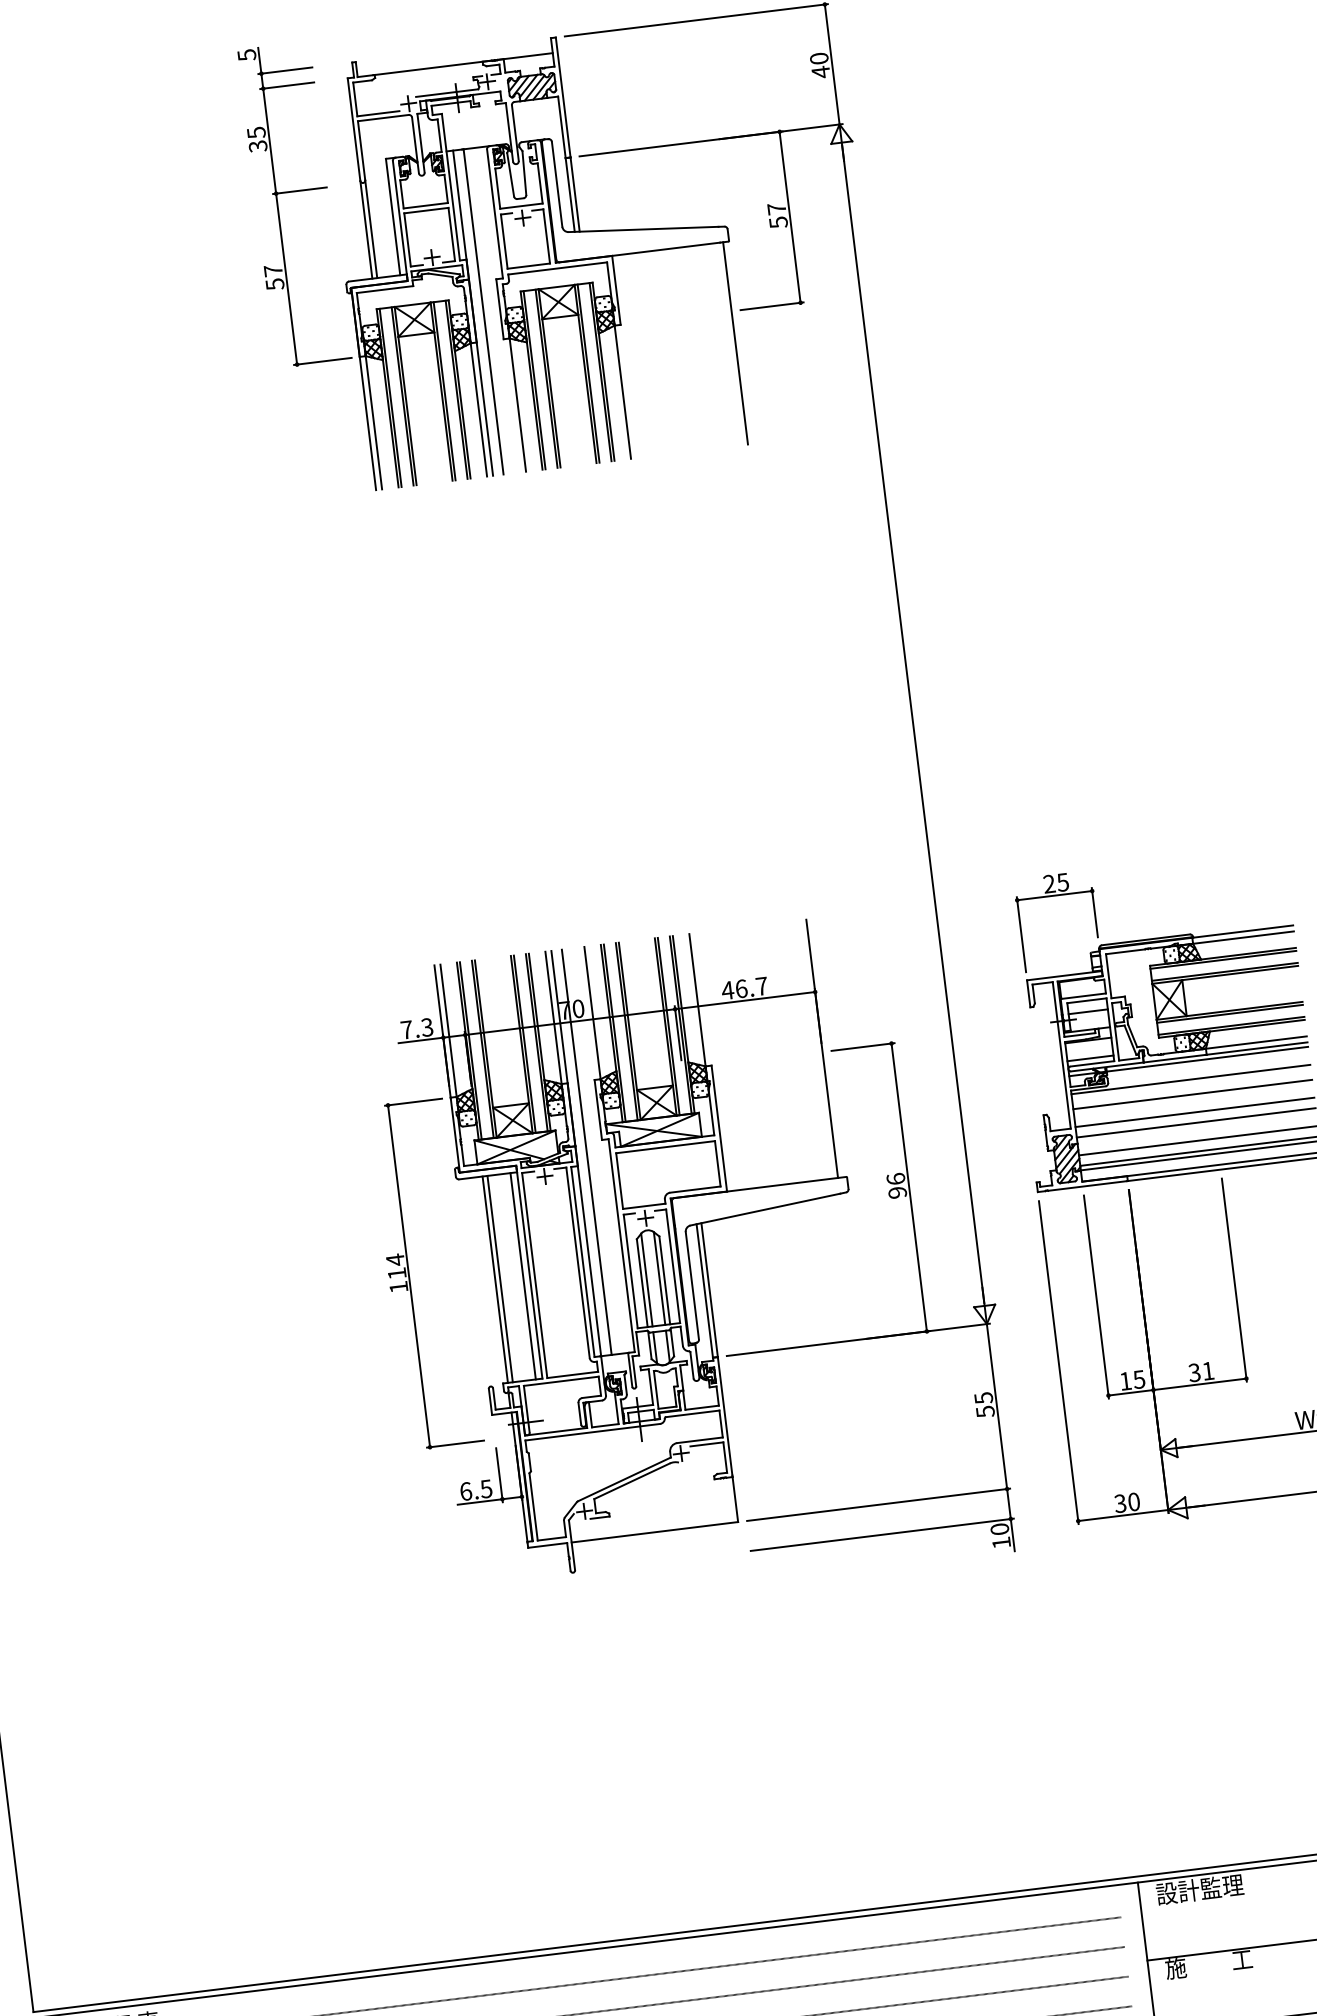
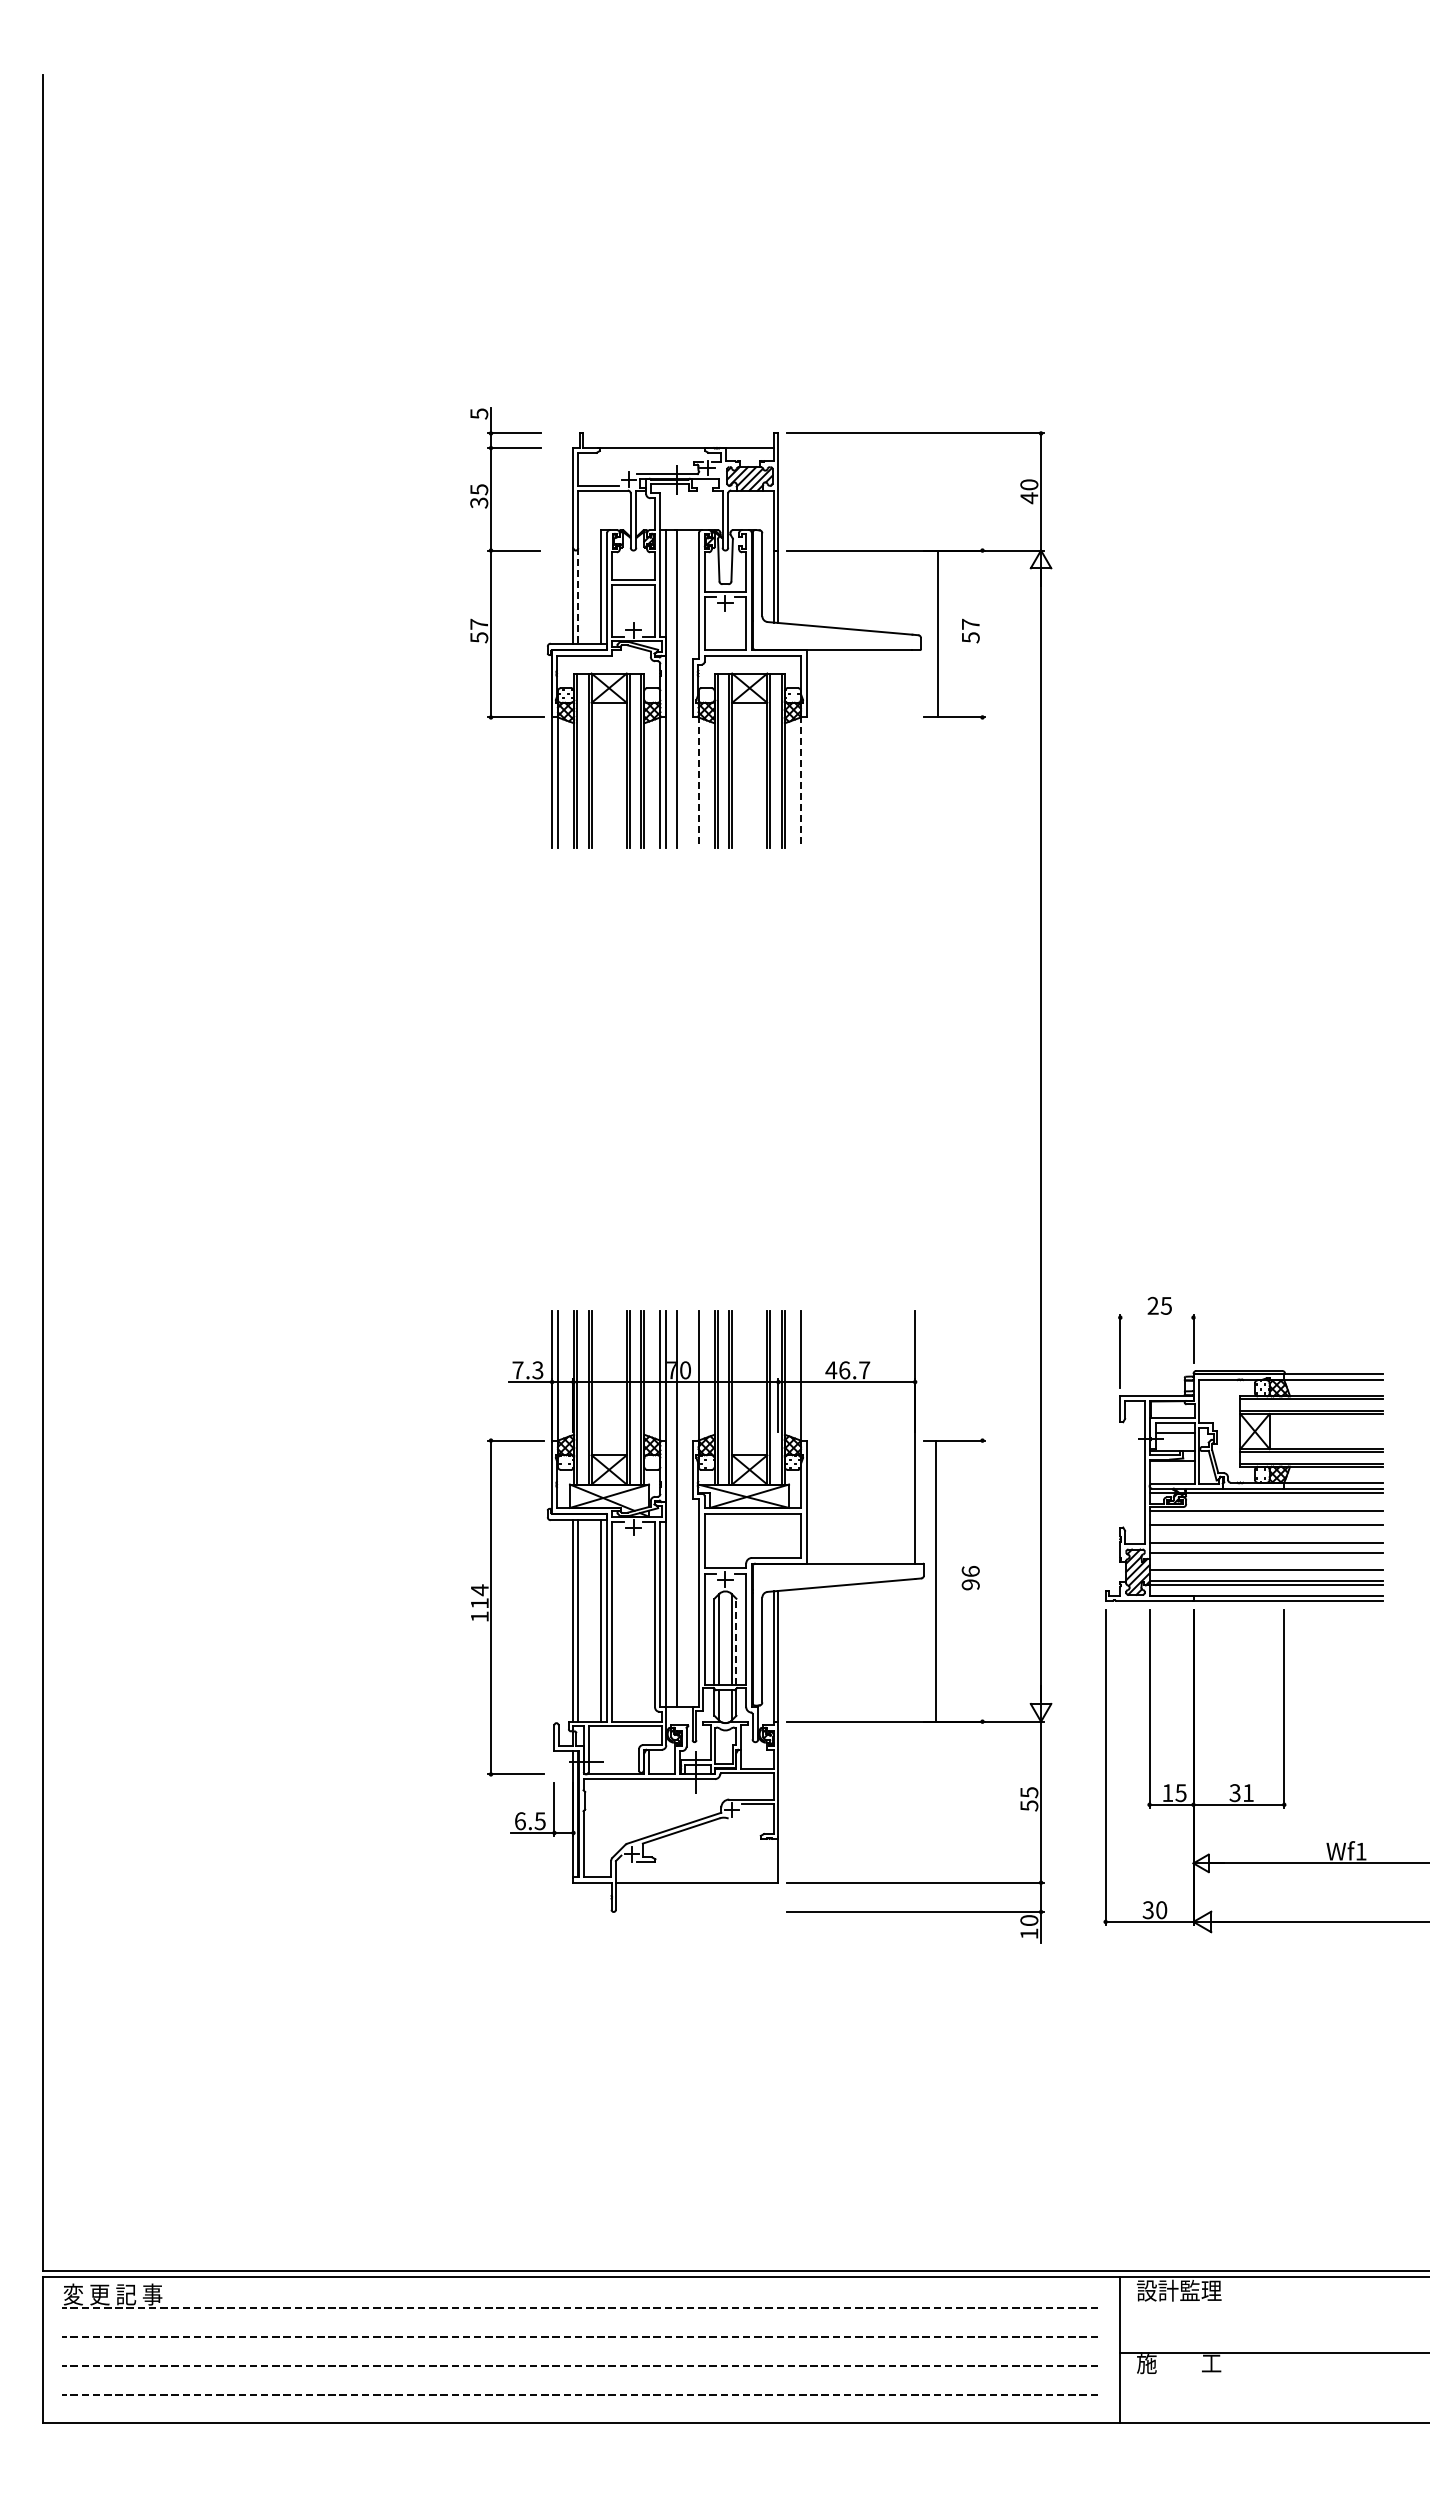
line: (790, 216) -> (937, 633), moved
line: (371, 228) -> (578, 595), solid -> dashed
line: (735, 343) -> (915, 748), removed
line: (622, 391) -> (800, 781), solid -> dashed
line: (517, 404) -> (698, 781), solid -> dashed
line: (1054, 895) -> (1156, 1317), removed
line: (1089, 1058) -> (1171, 1478), removed
line: (909, 1186) -> (935, 1580), moved
line: (664, 1280) -> (736, 1641), solid -> dashed

